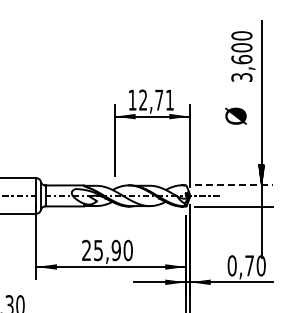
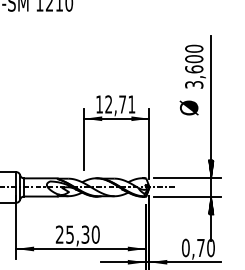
text: (235, 115) -> (188, 107), moved
line: (234, 185) -> (187, 178), dashed -> solid
hatch: (261, 216) -> (211, 205), added
text: (115, 250) -> (84, 234), 25,90 -> 25,30

